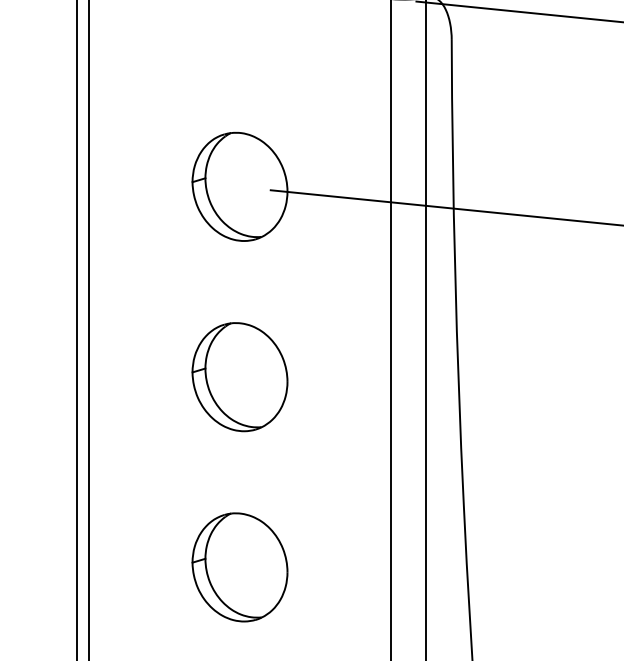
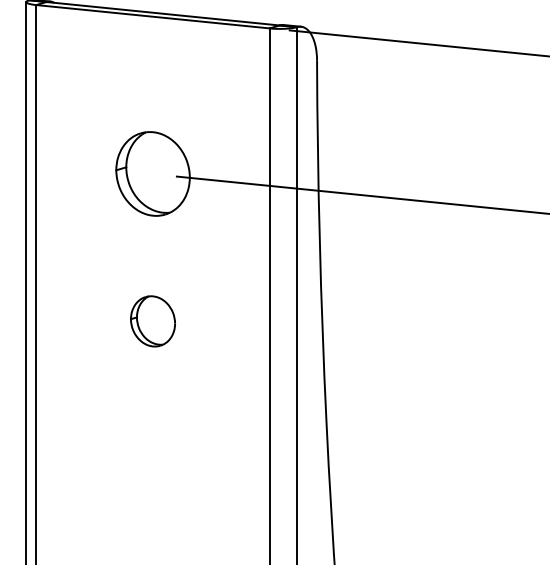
part: (239, 377) -> (152, 321), size x0.6
part: (239, 567) -> (152, 468), removed

